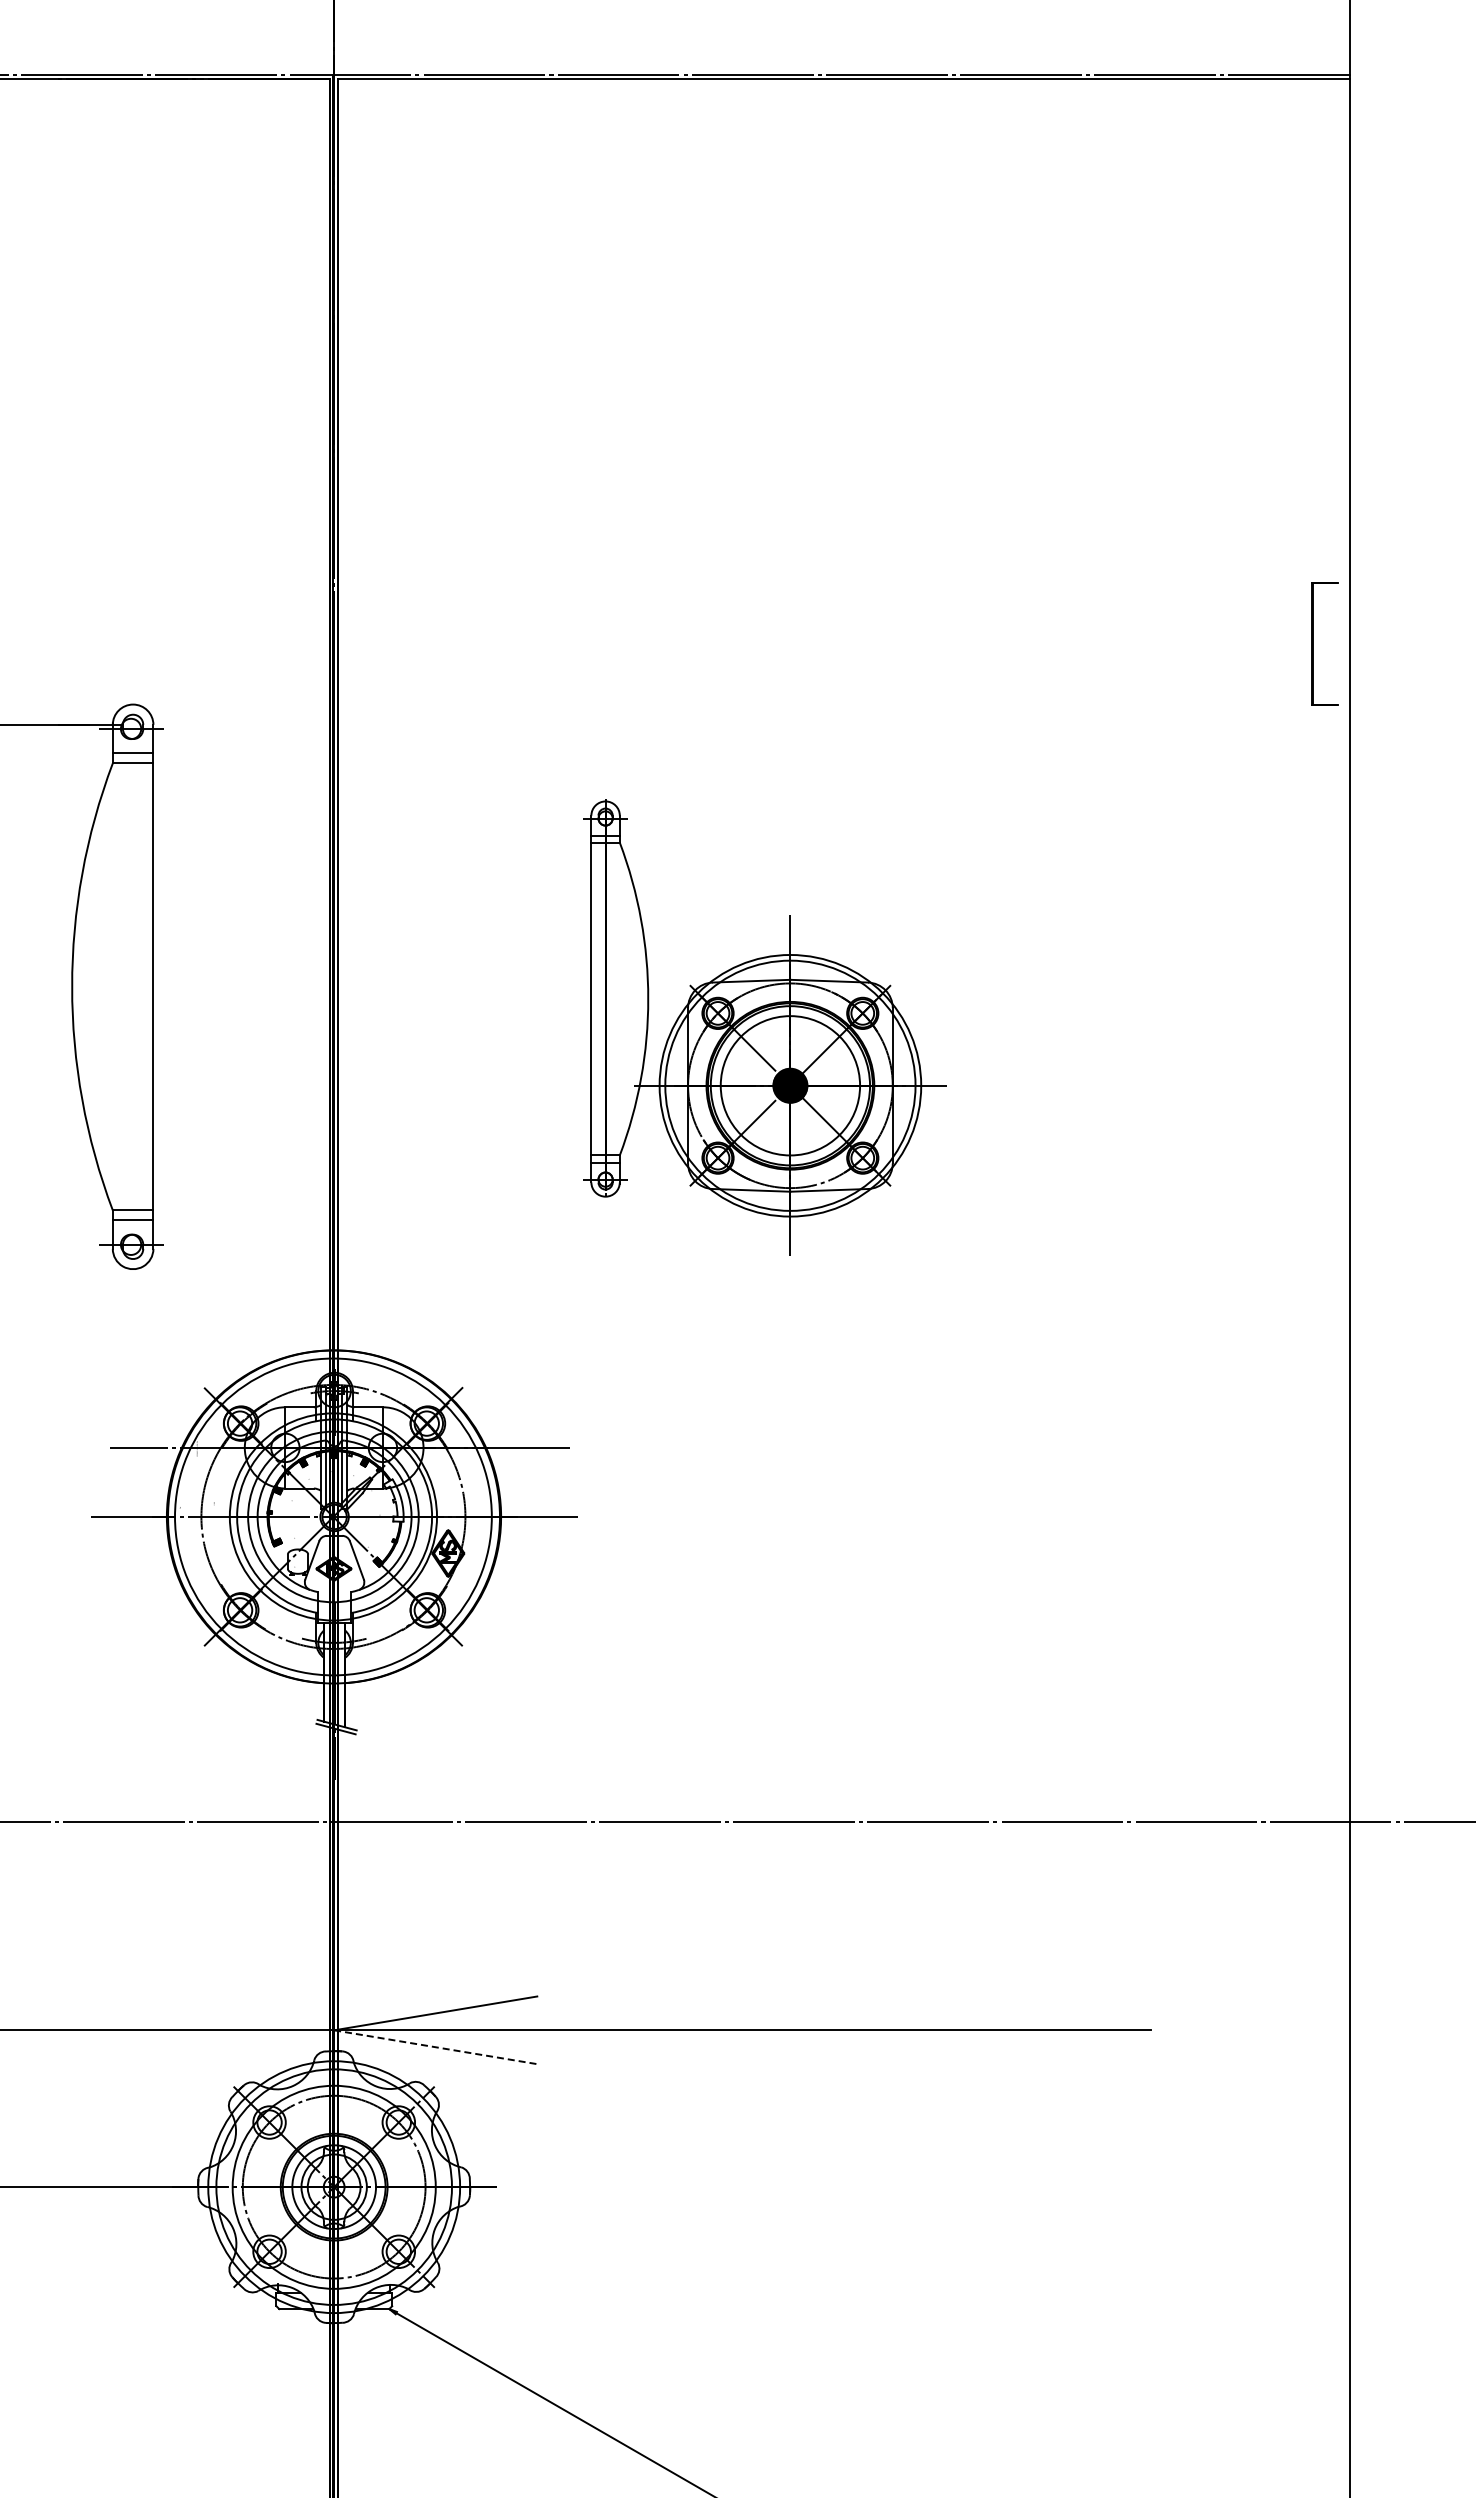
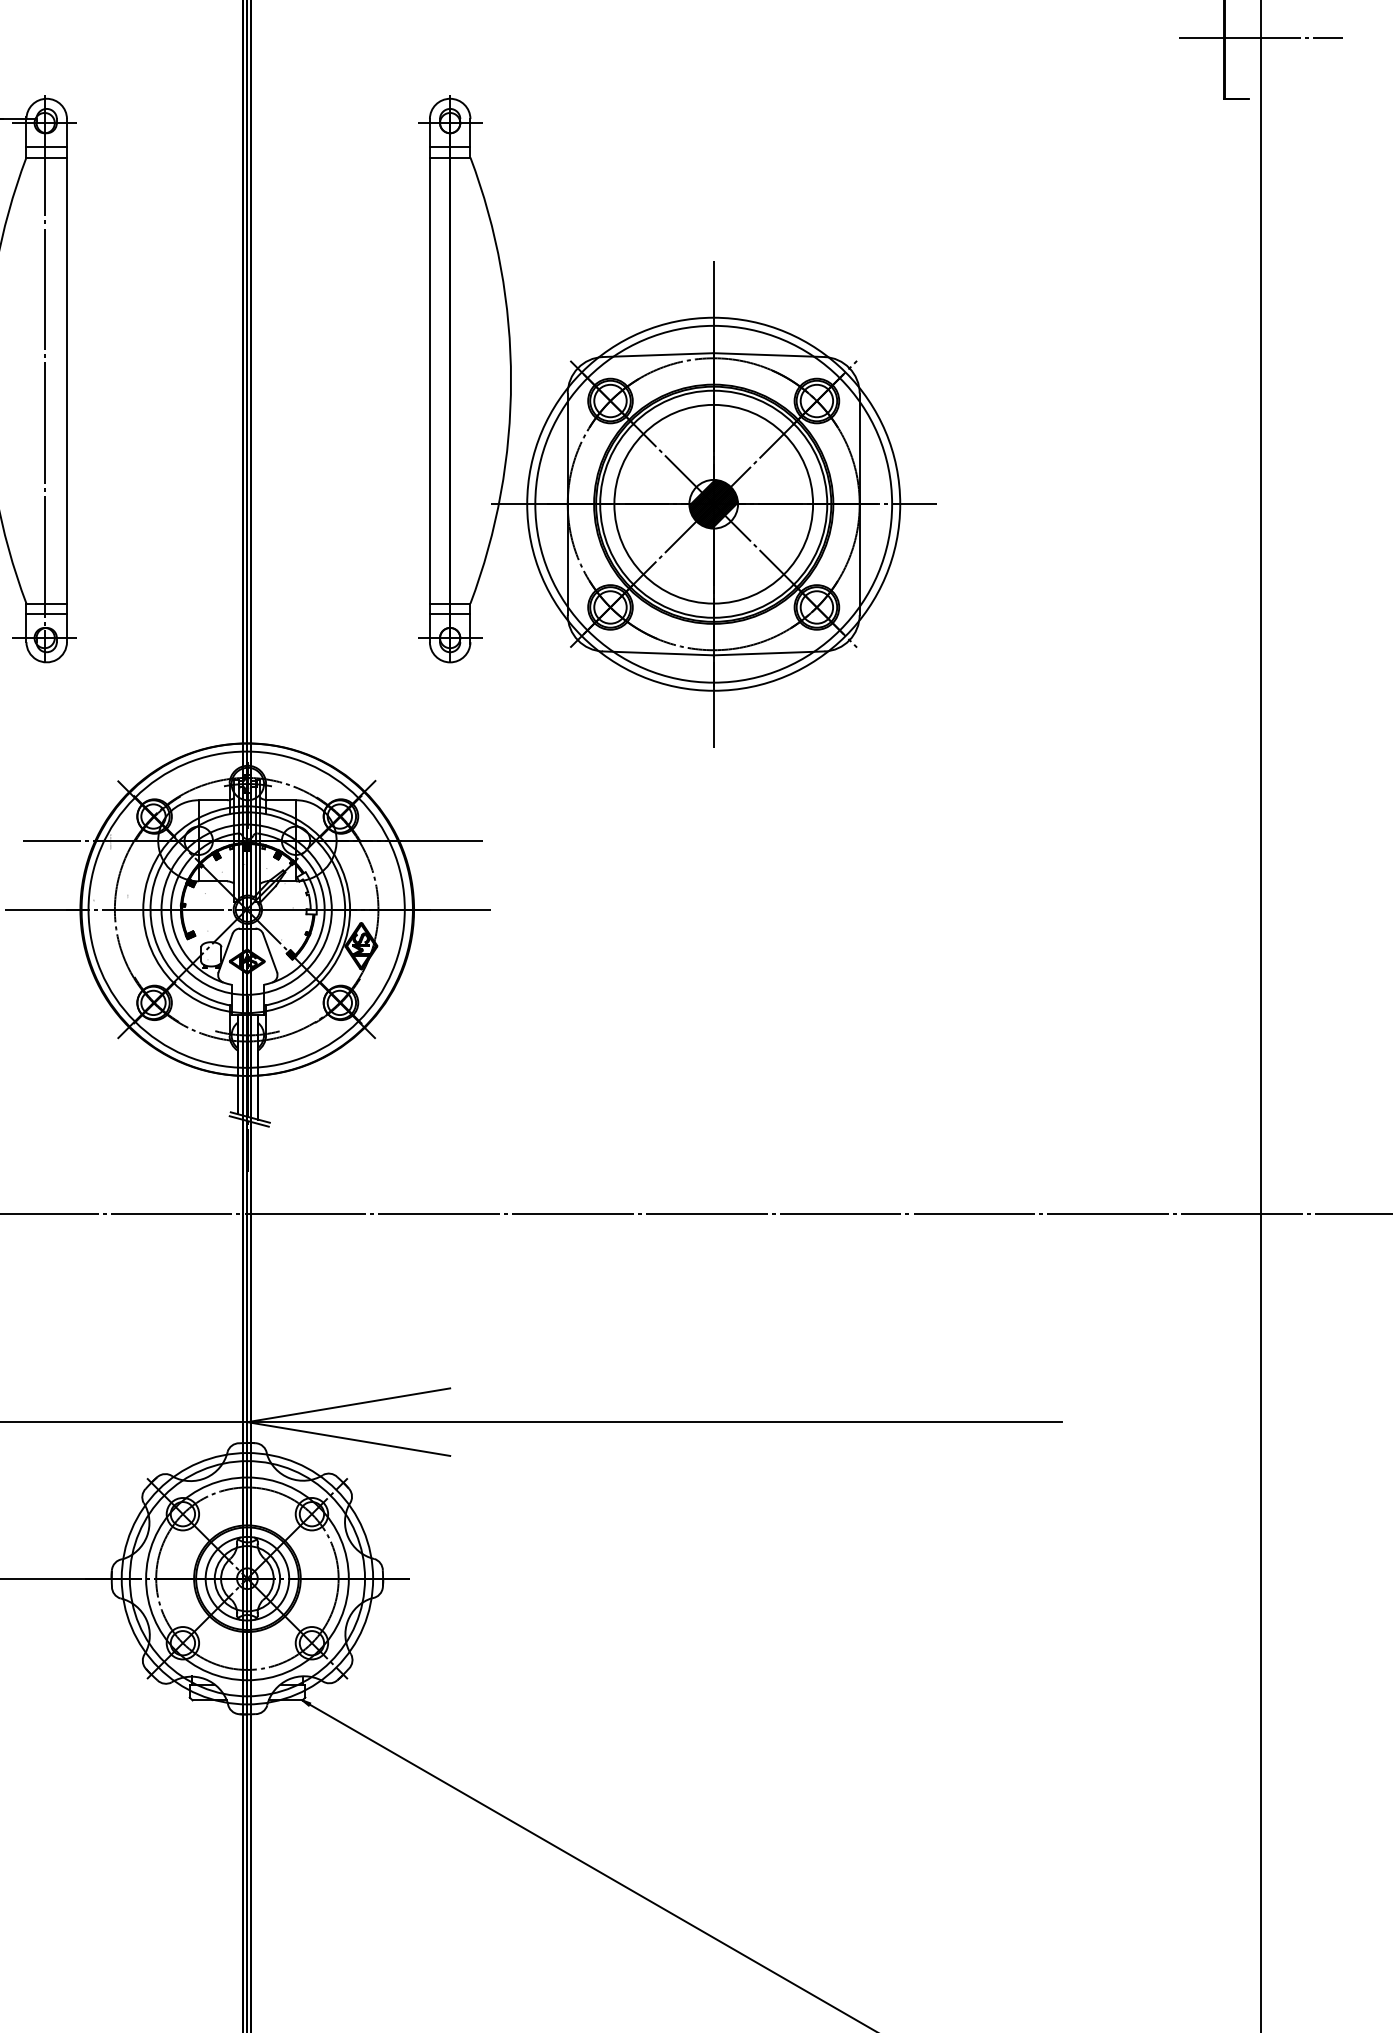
line: (1349, 643) -> (1260, 37), added
line: (131, 984) -> (45, 378), added
part: (764, 1027) -> (676, 421), size x1.43
line: (435, 2047) -> (348, 1439), dashed -> solid

